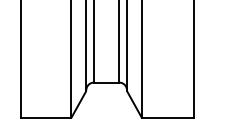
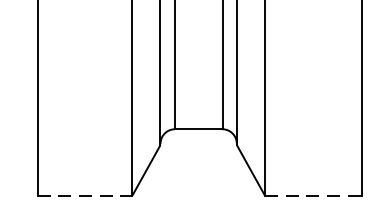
line: (46, 117) -> (85, 194), solid -> dashed
line: (167, 117) -> (312, 194), solid -> dashed

